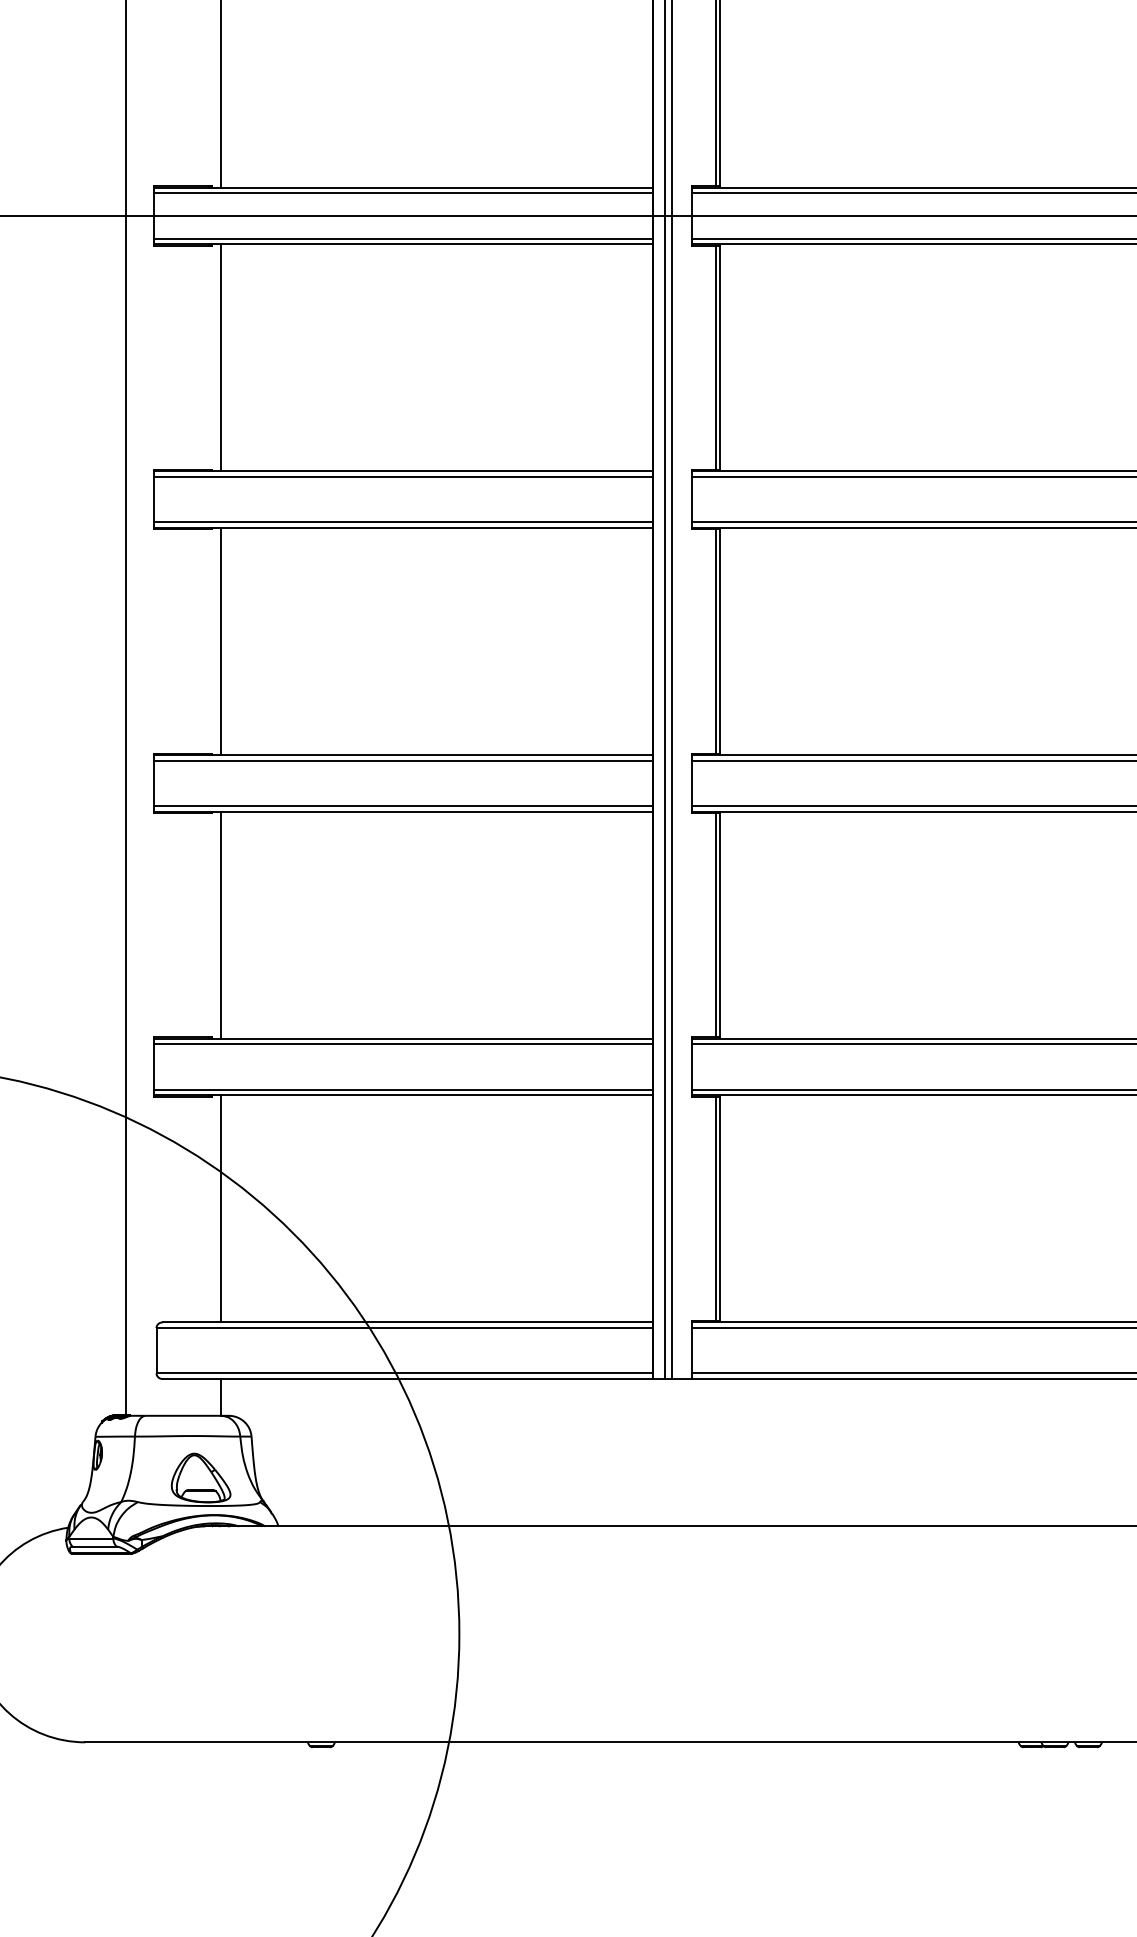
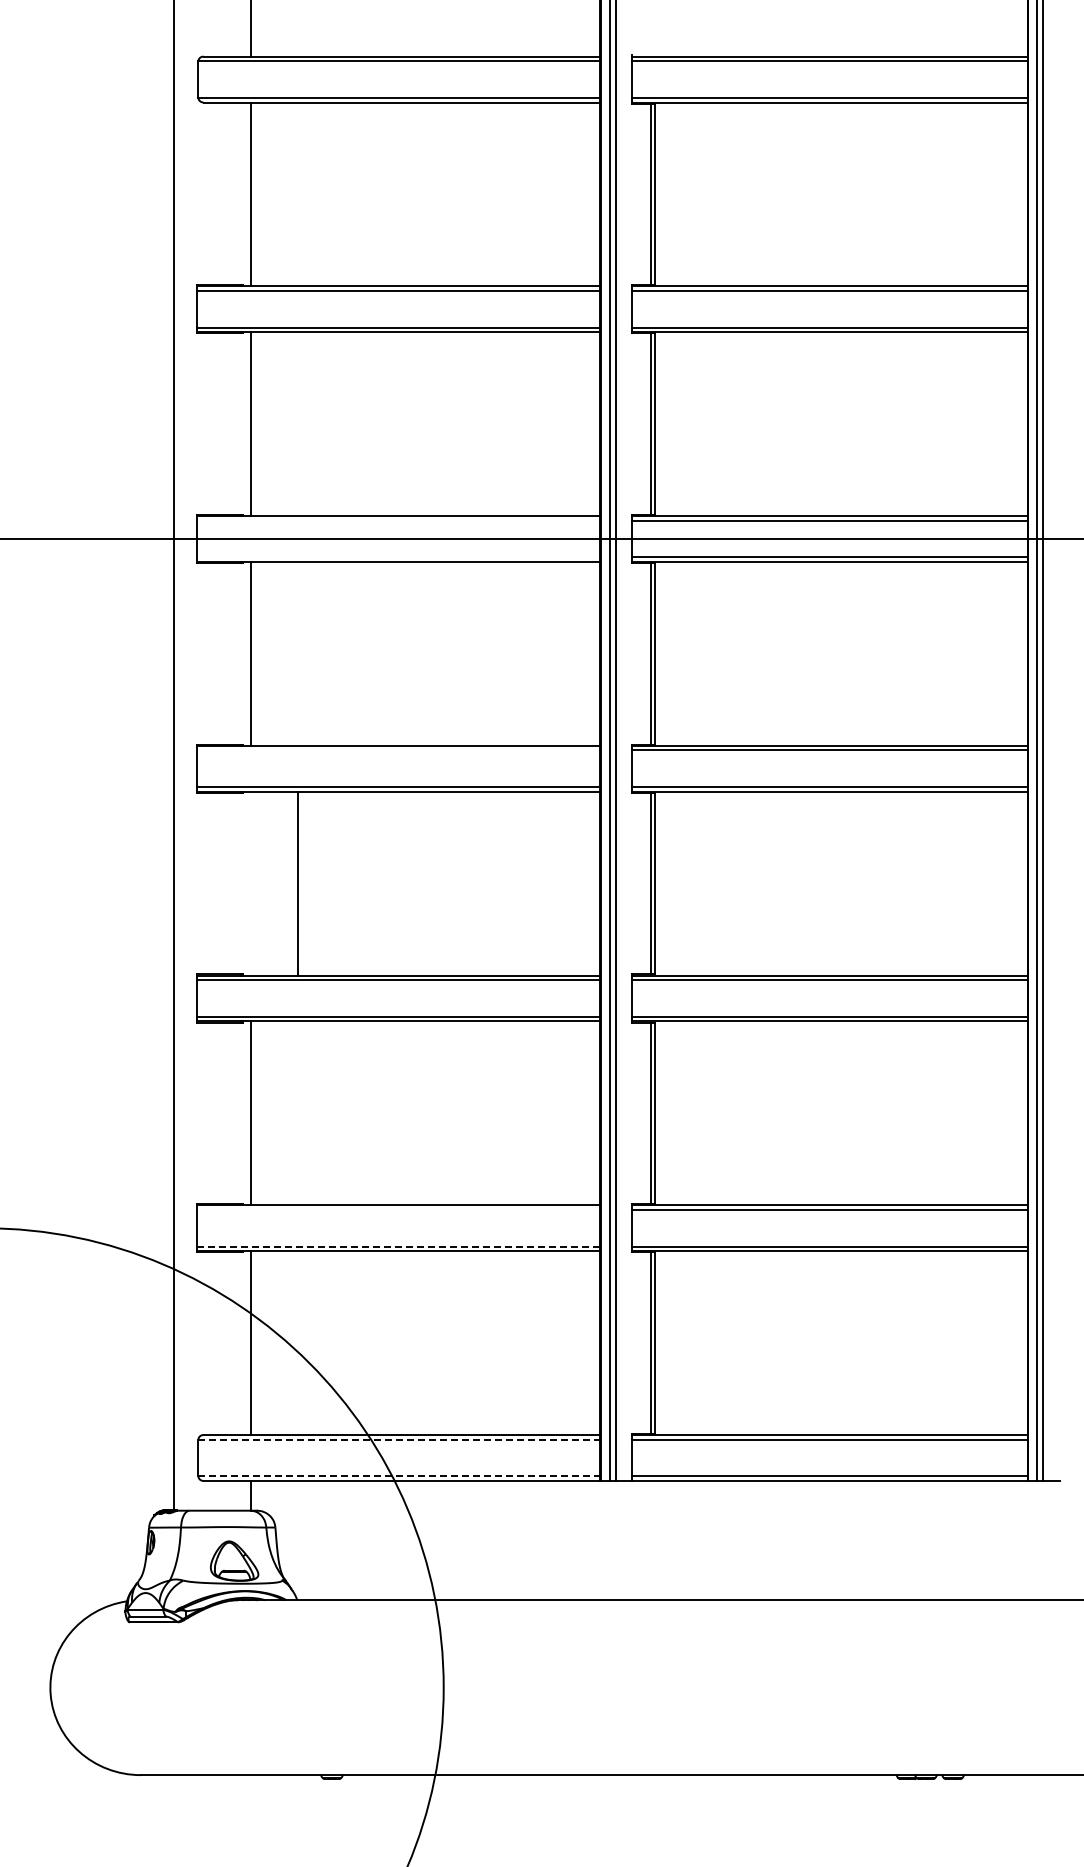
line: (403, 193) -> (398, 520), removed
line: (403, 238) -> (398, 557), removed
line: (403, 477) -> (398, 750), removed
line: (220, 641) -> (297, 883), moved
line: (403, 1043) -> (398, 1209), removed
line: (403, 1089) -> (398, 1246), solid -> dashed
line: (404, 1327) -> (399, 1439), solid -> dashed
line: (404, 1373) -> (399, 1476), solid -> dashed

